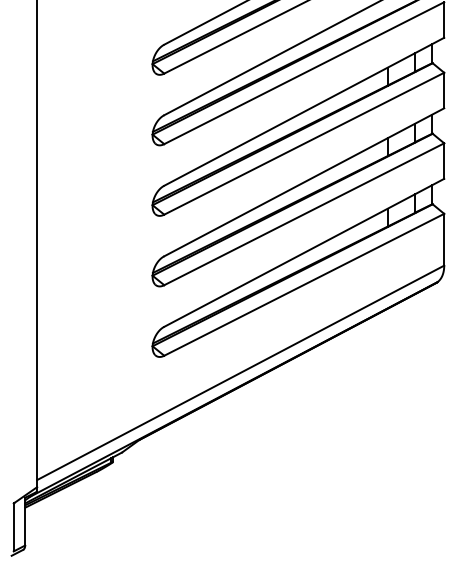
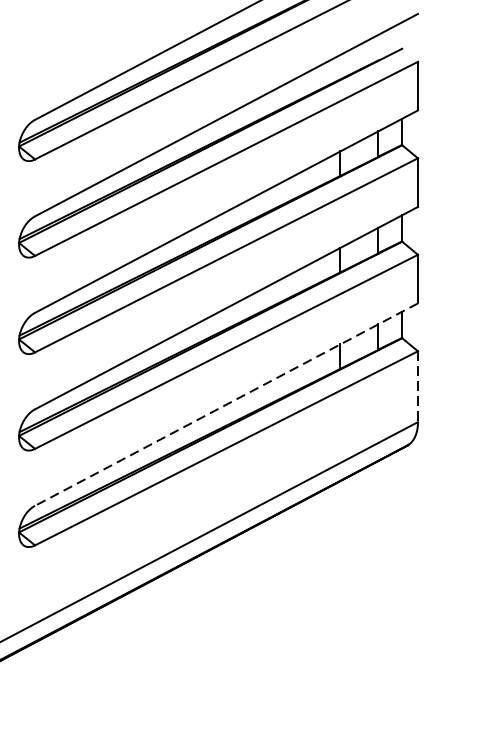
line: (444, 239) -> (418, 386), solid -> dashed
line: (303, 253) -> (225, 405), solid -> dashed

